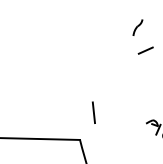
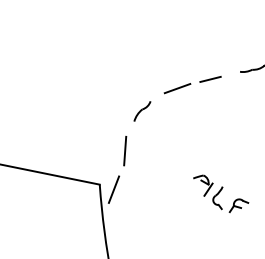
part: (138, 27) -> (142, 111), moved
line: (123, 61) -> (177, 88), added
line: (90, 141) -> (113, 189), added

